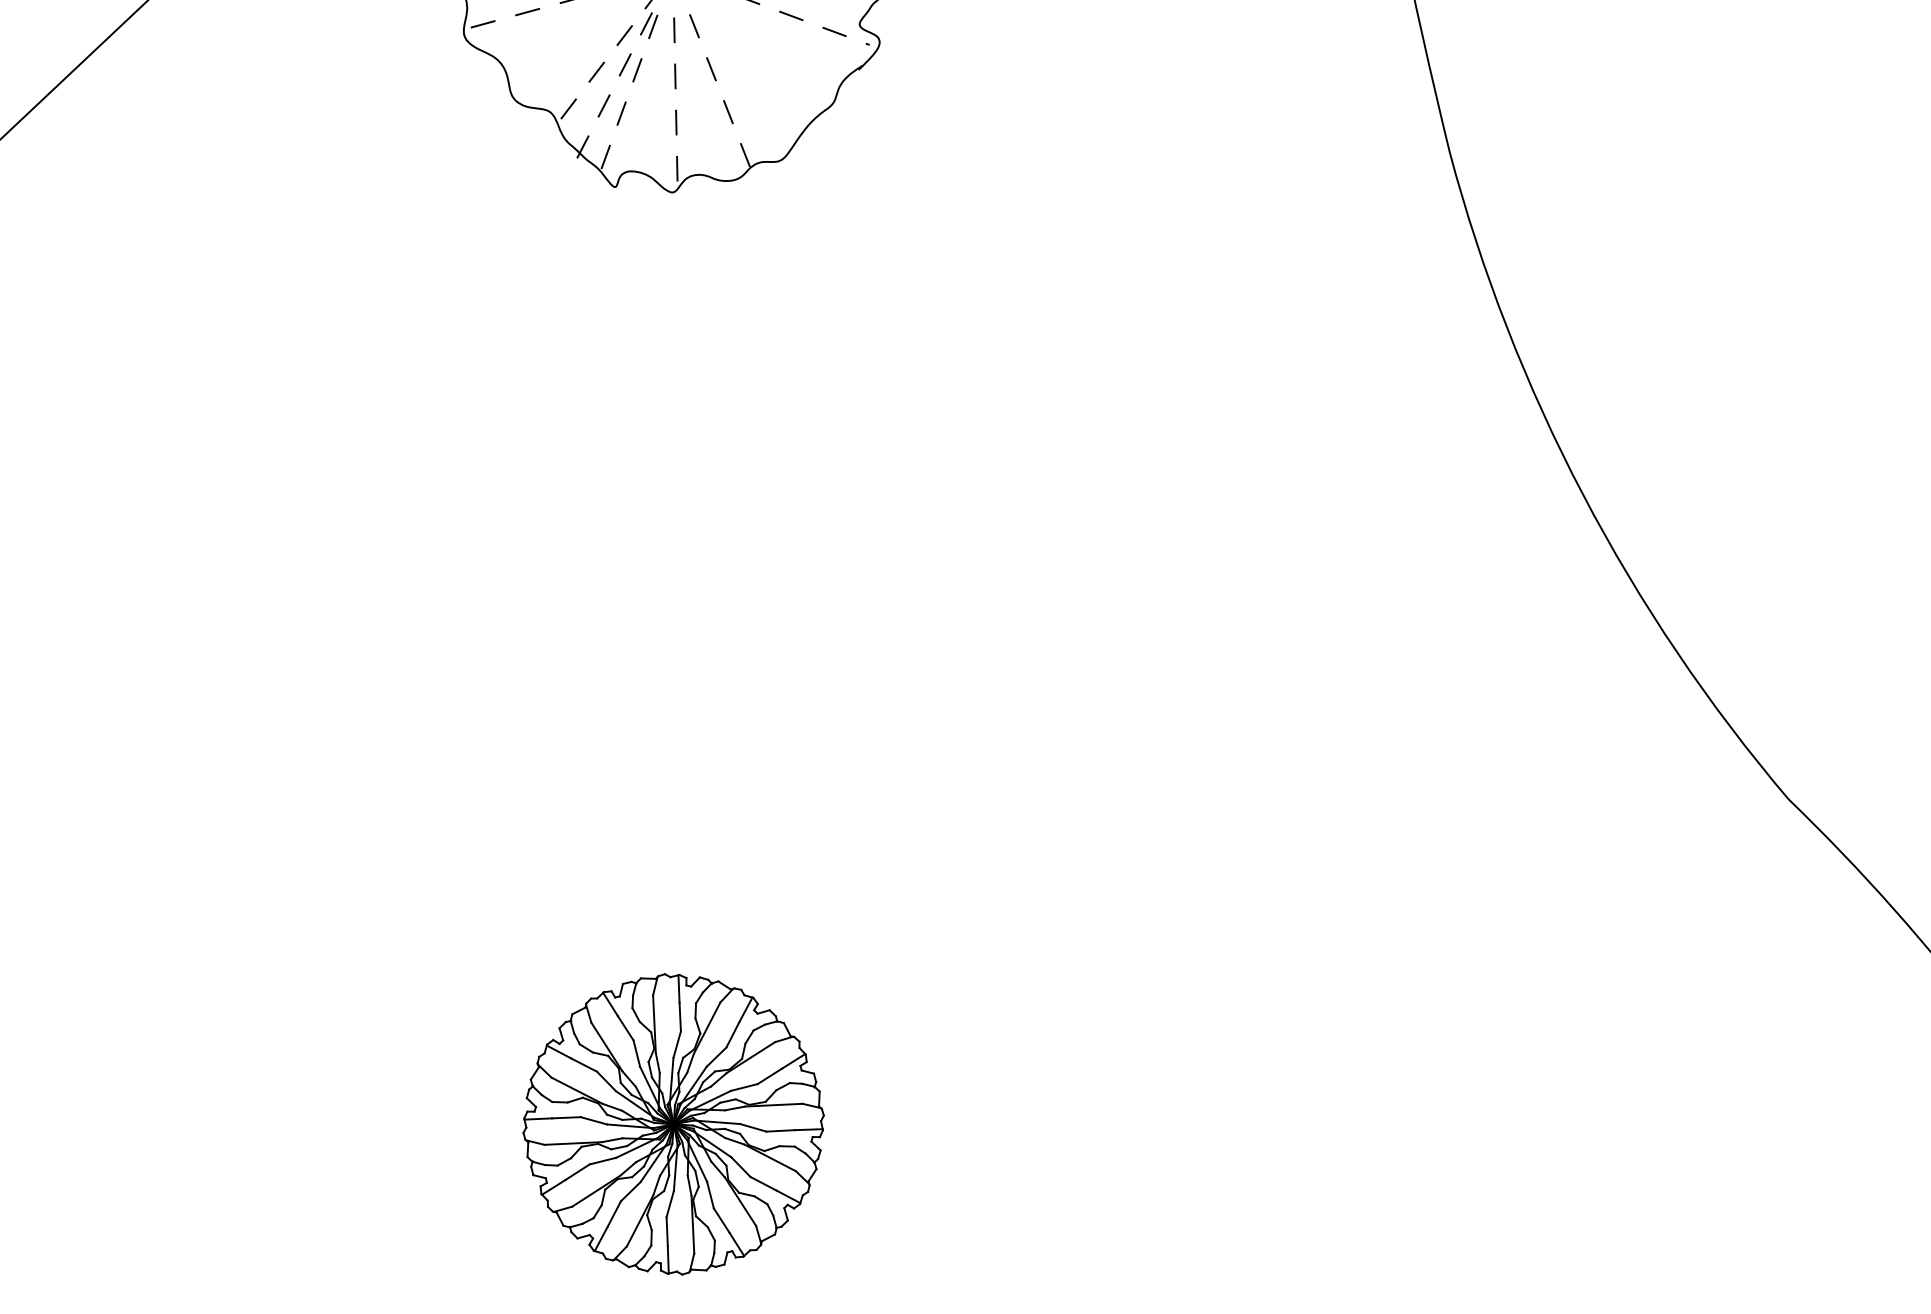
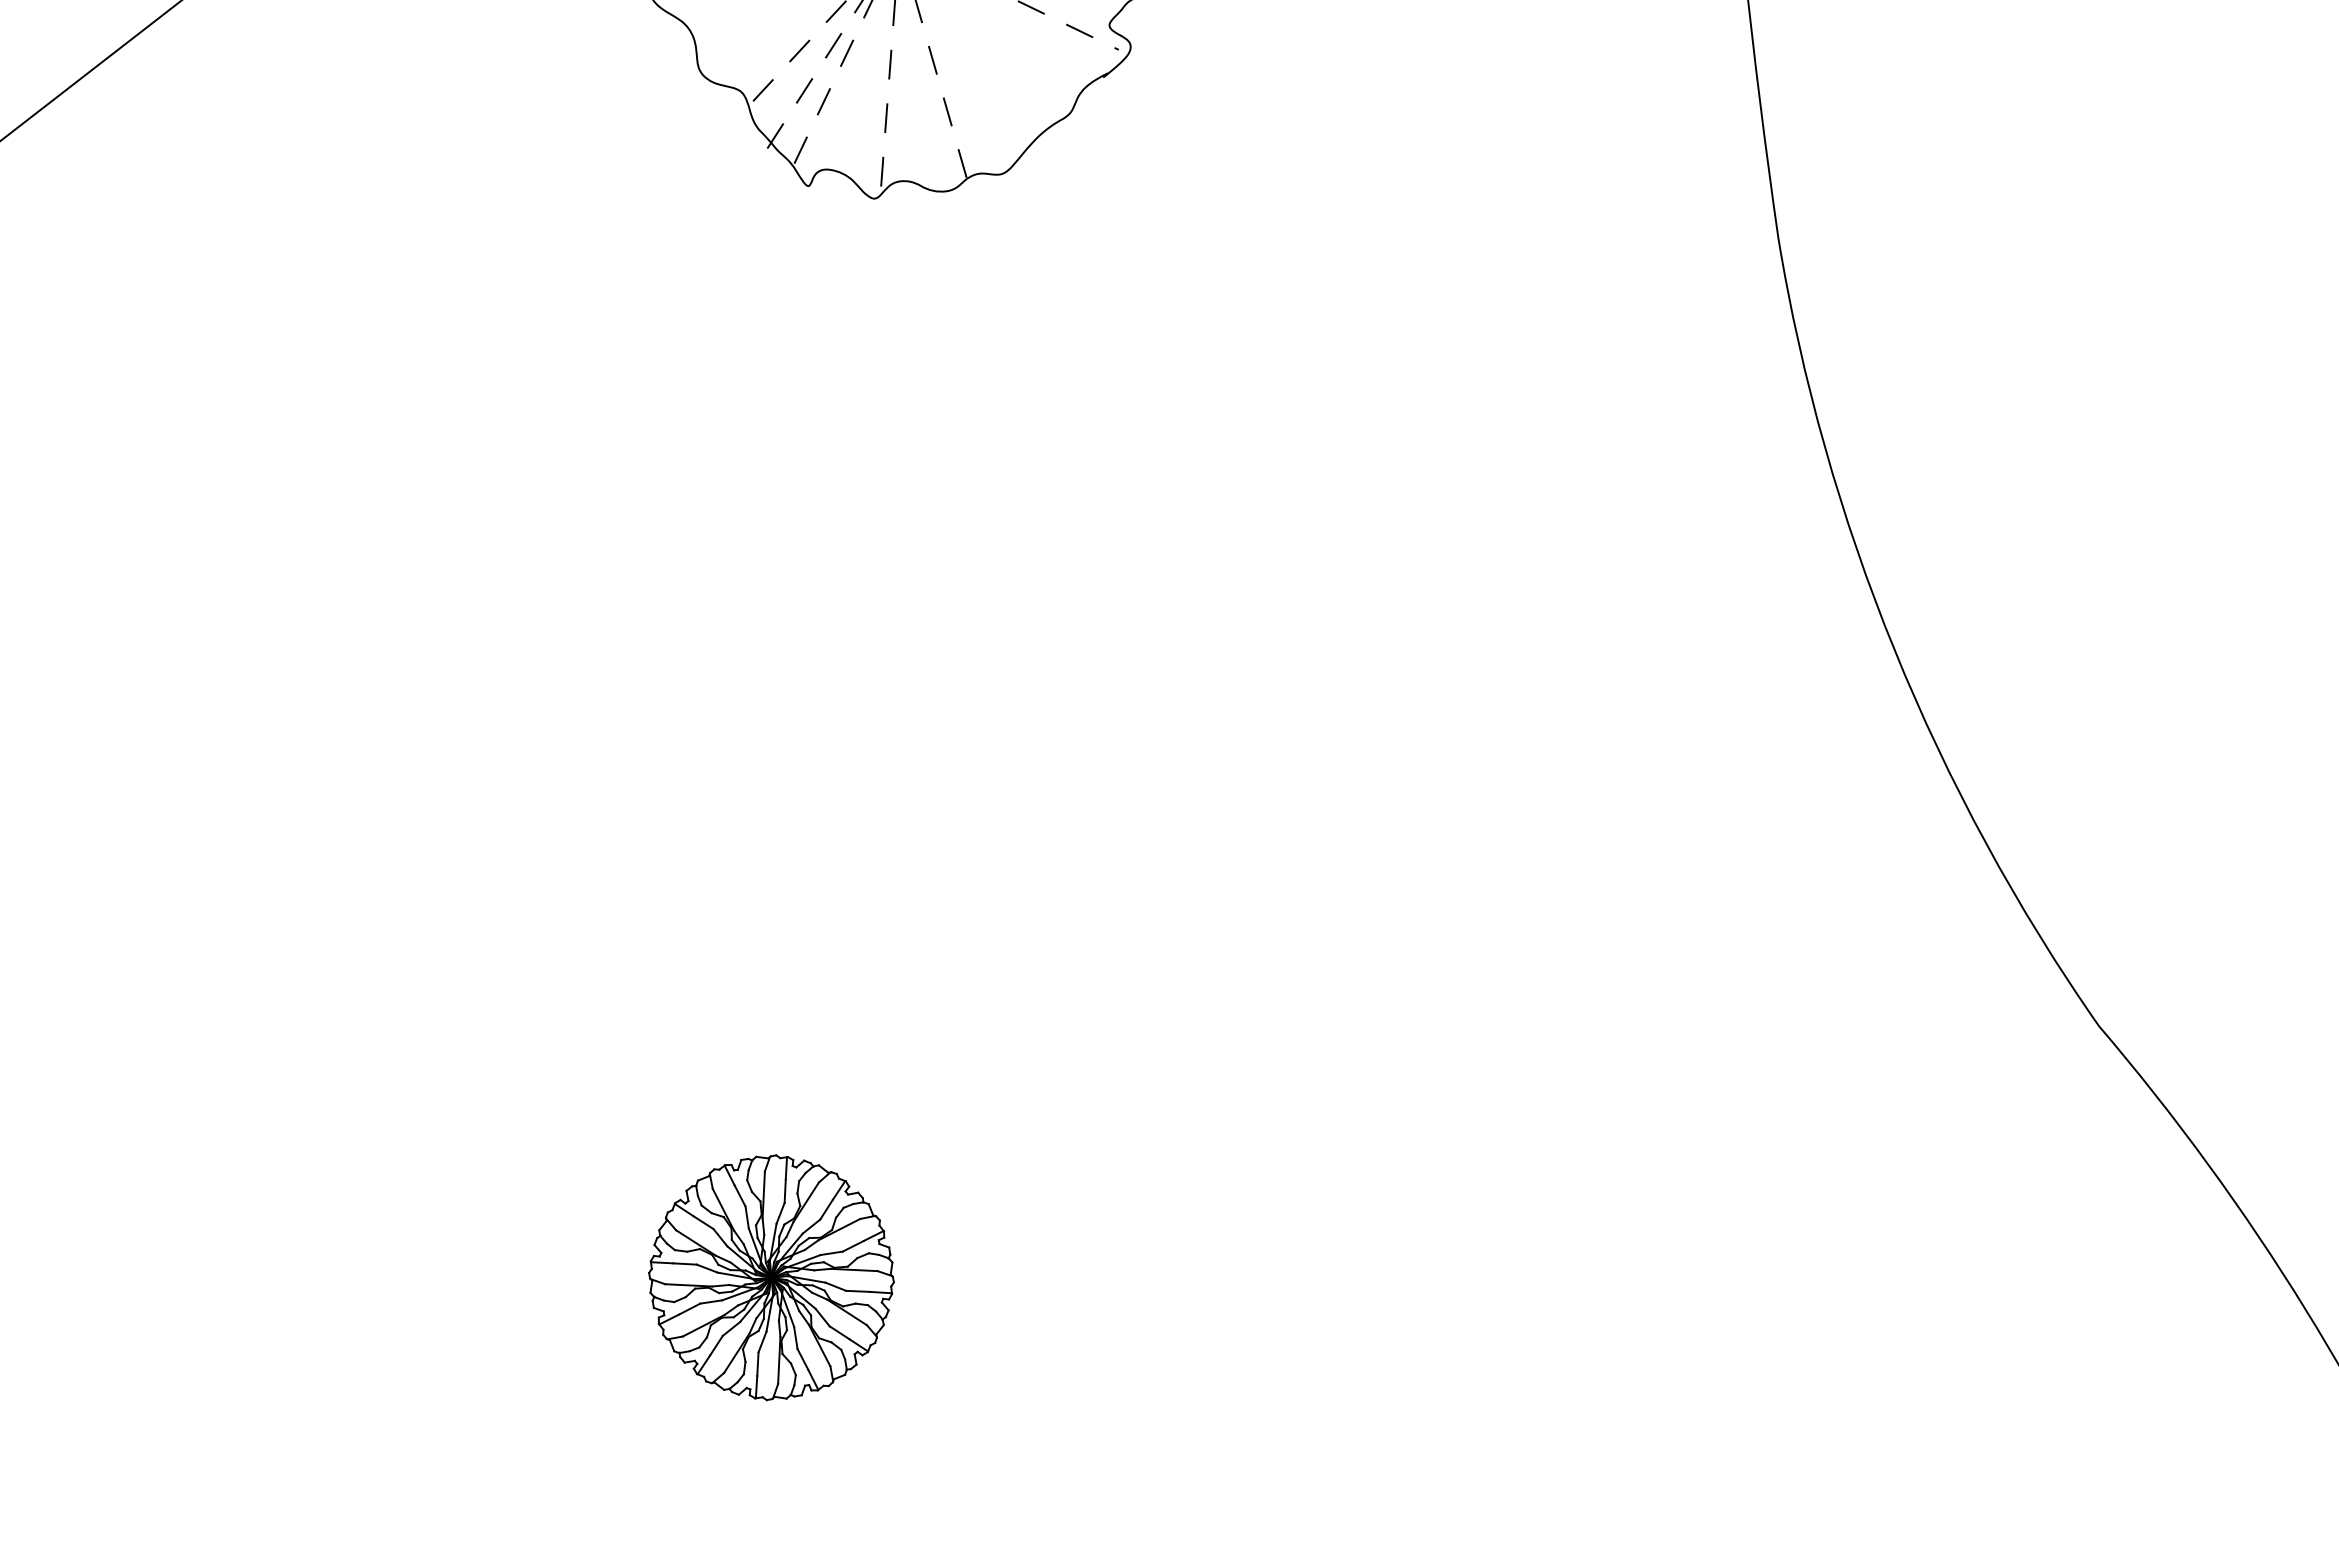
part: (673, 1124) -> (771, 1277), size x0.7

